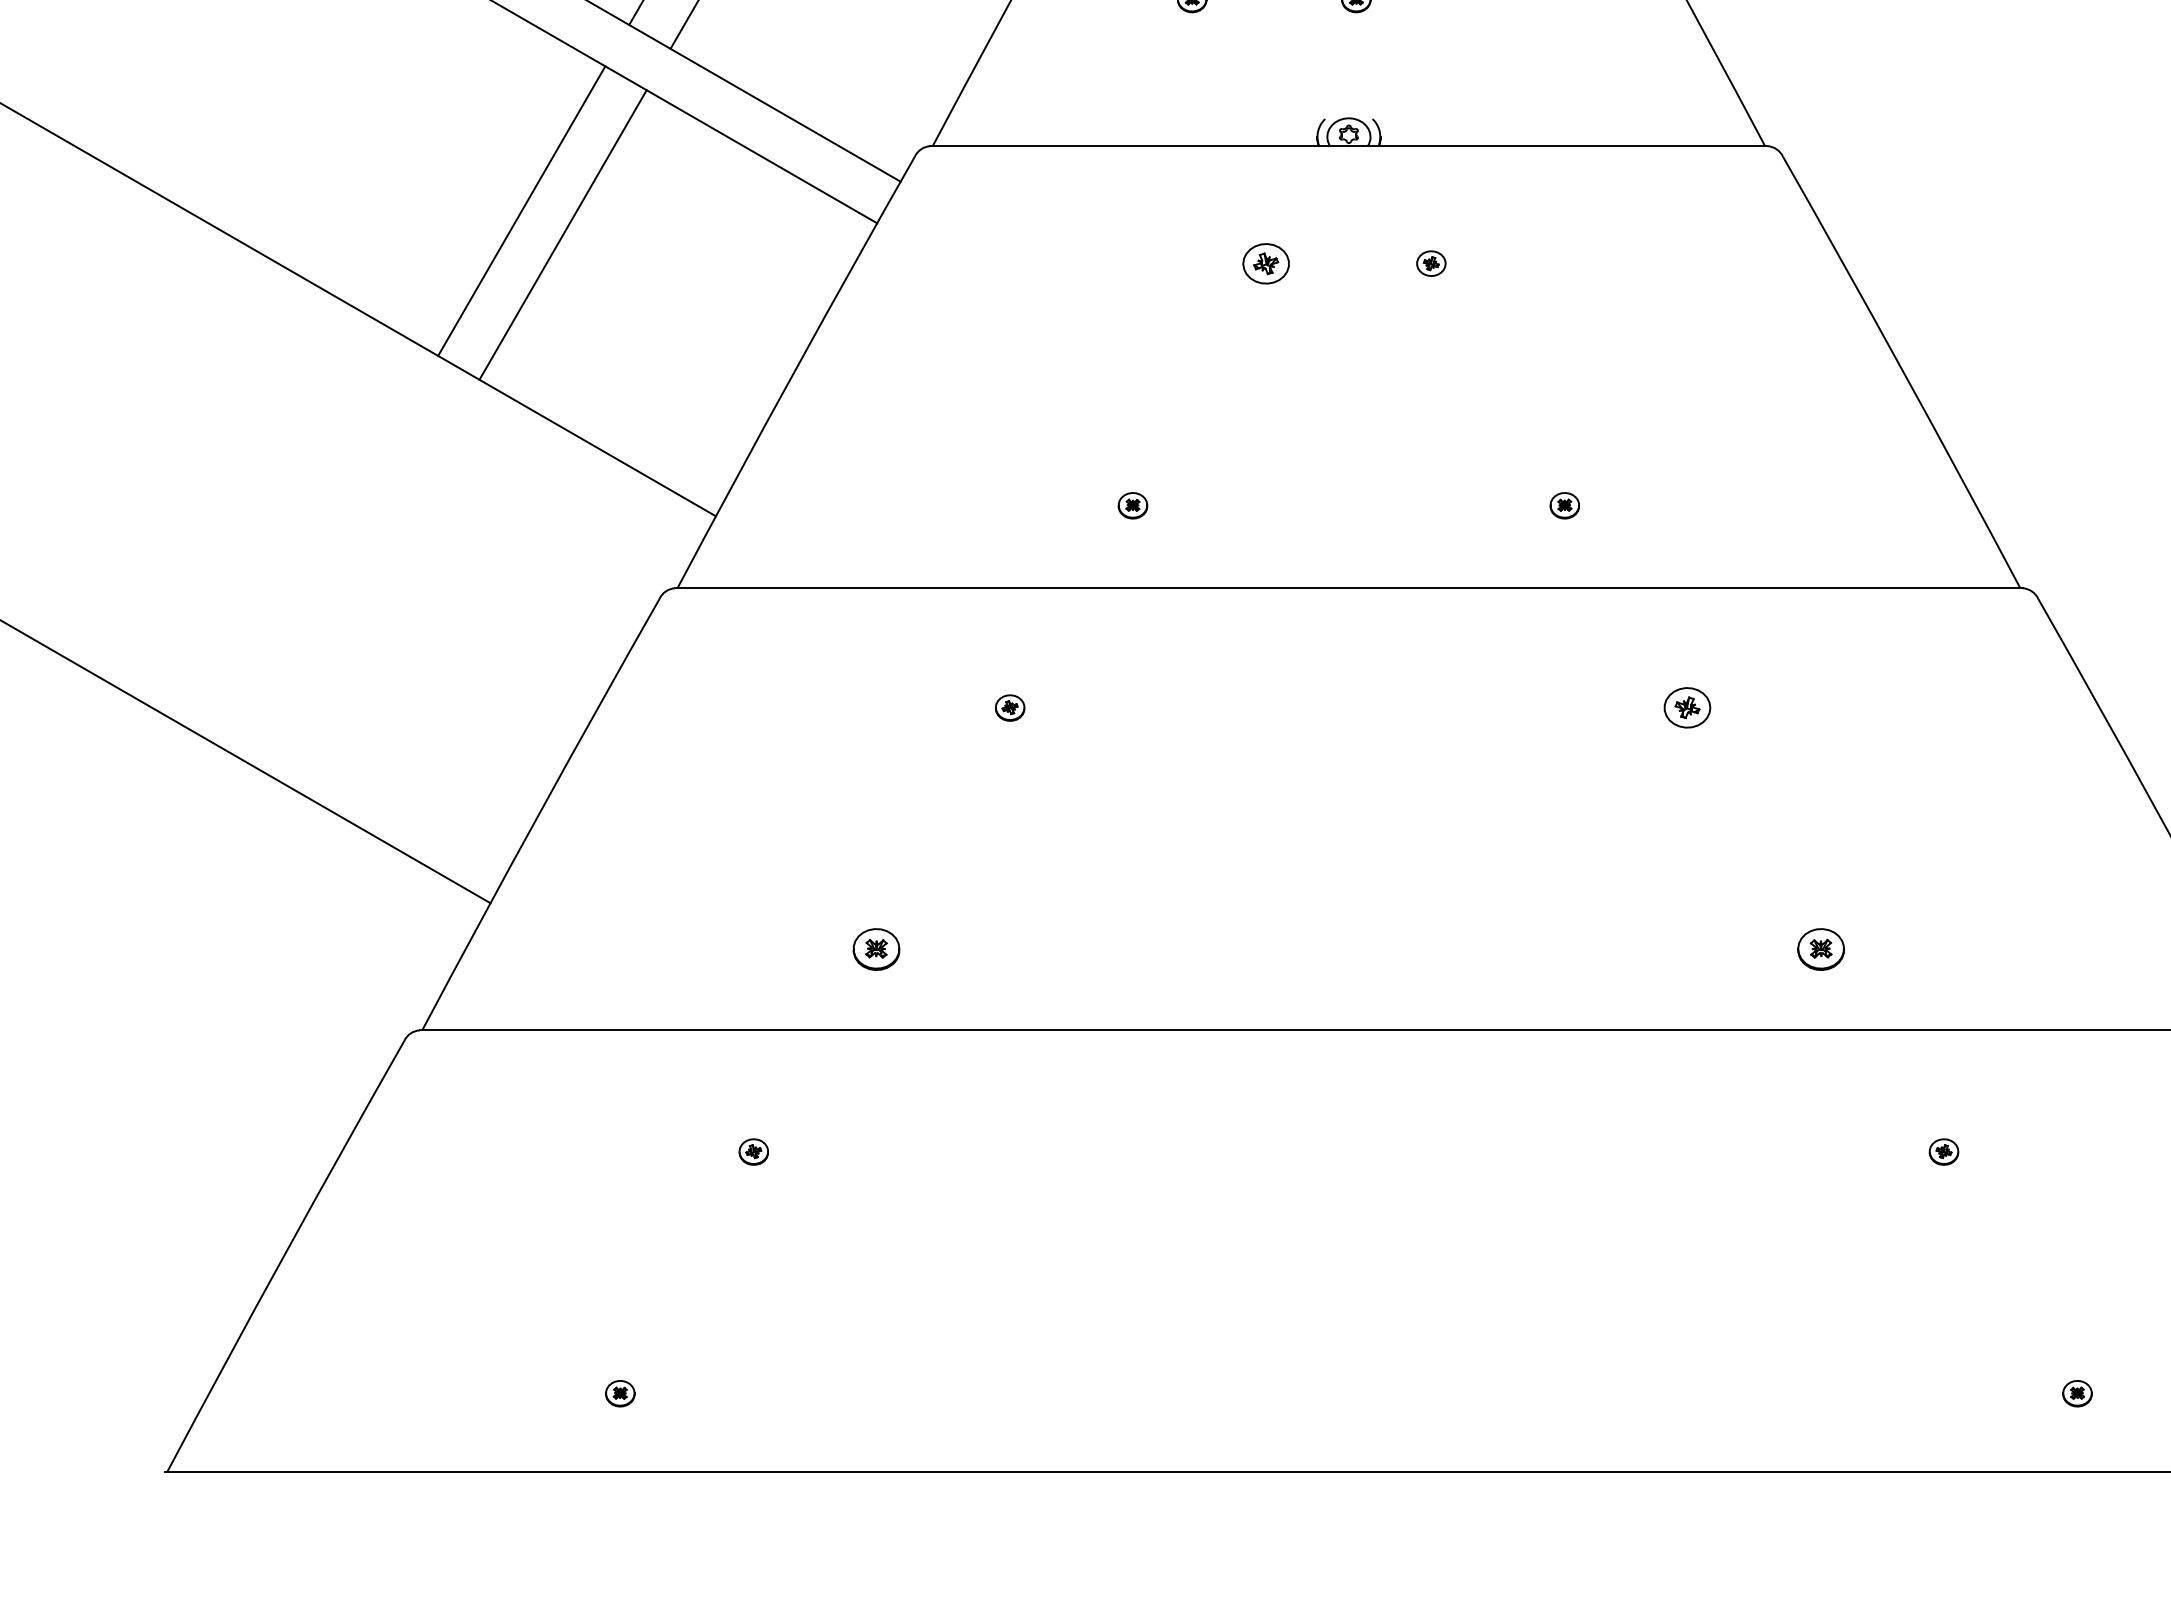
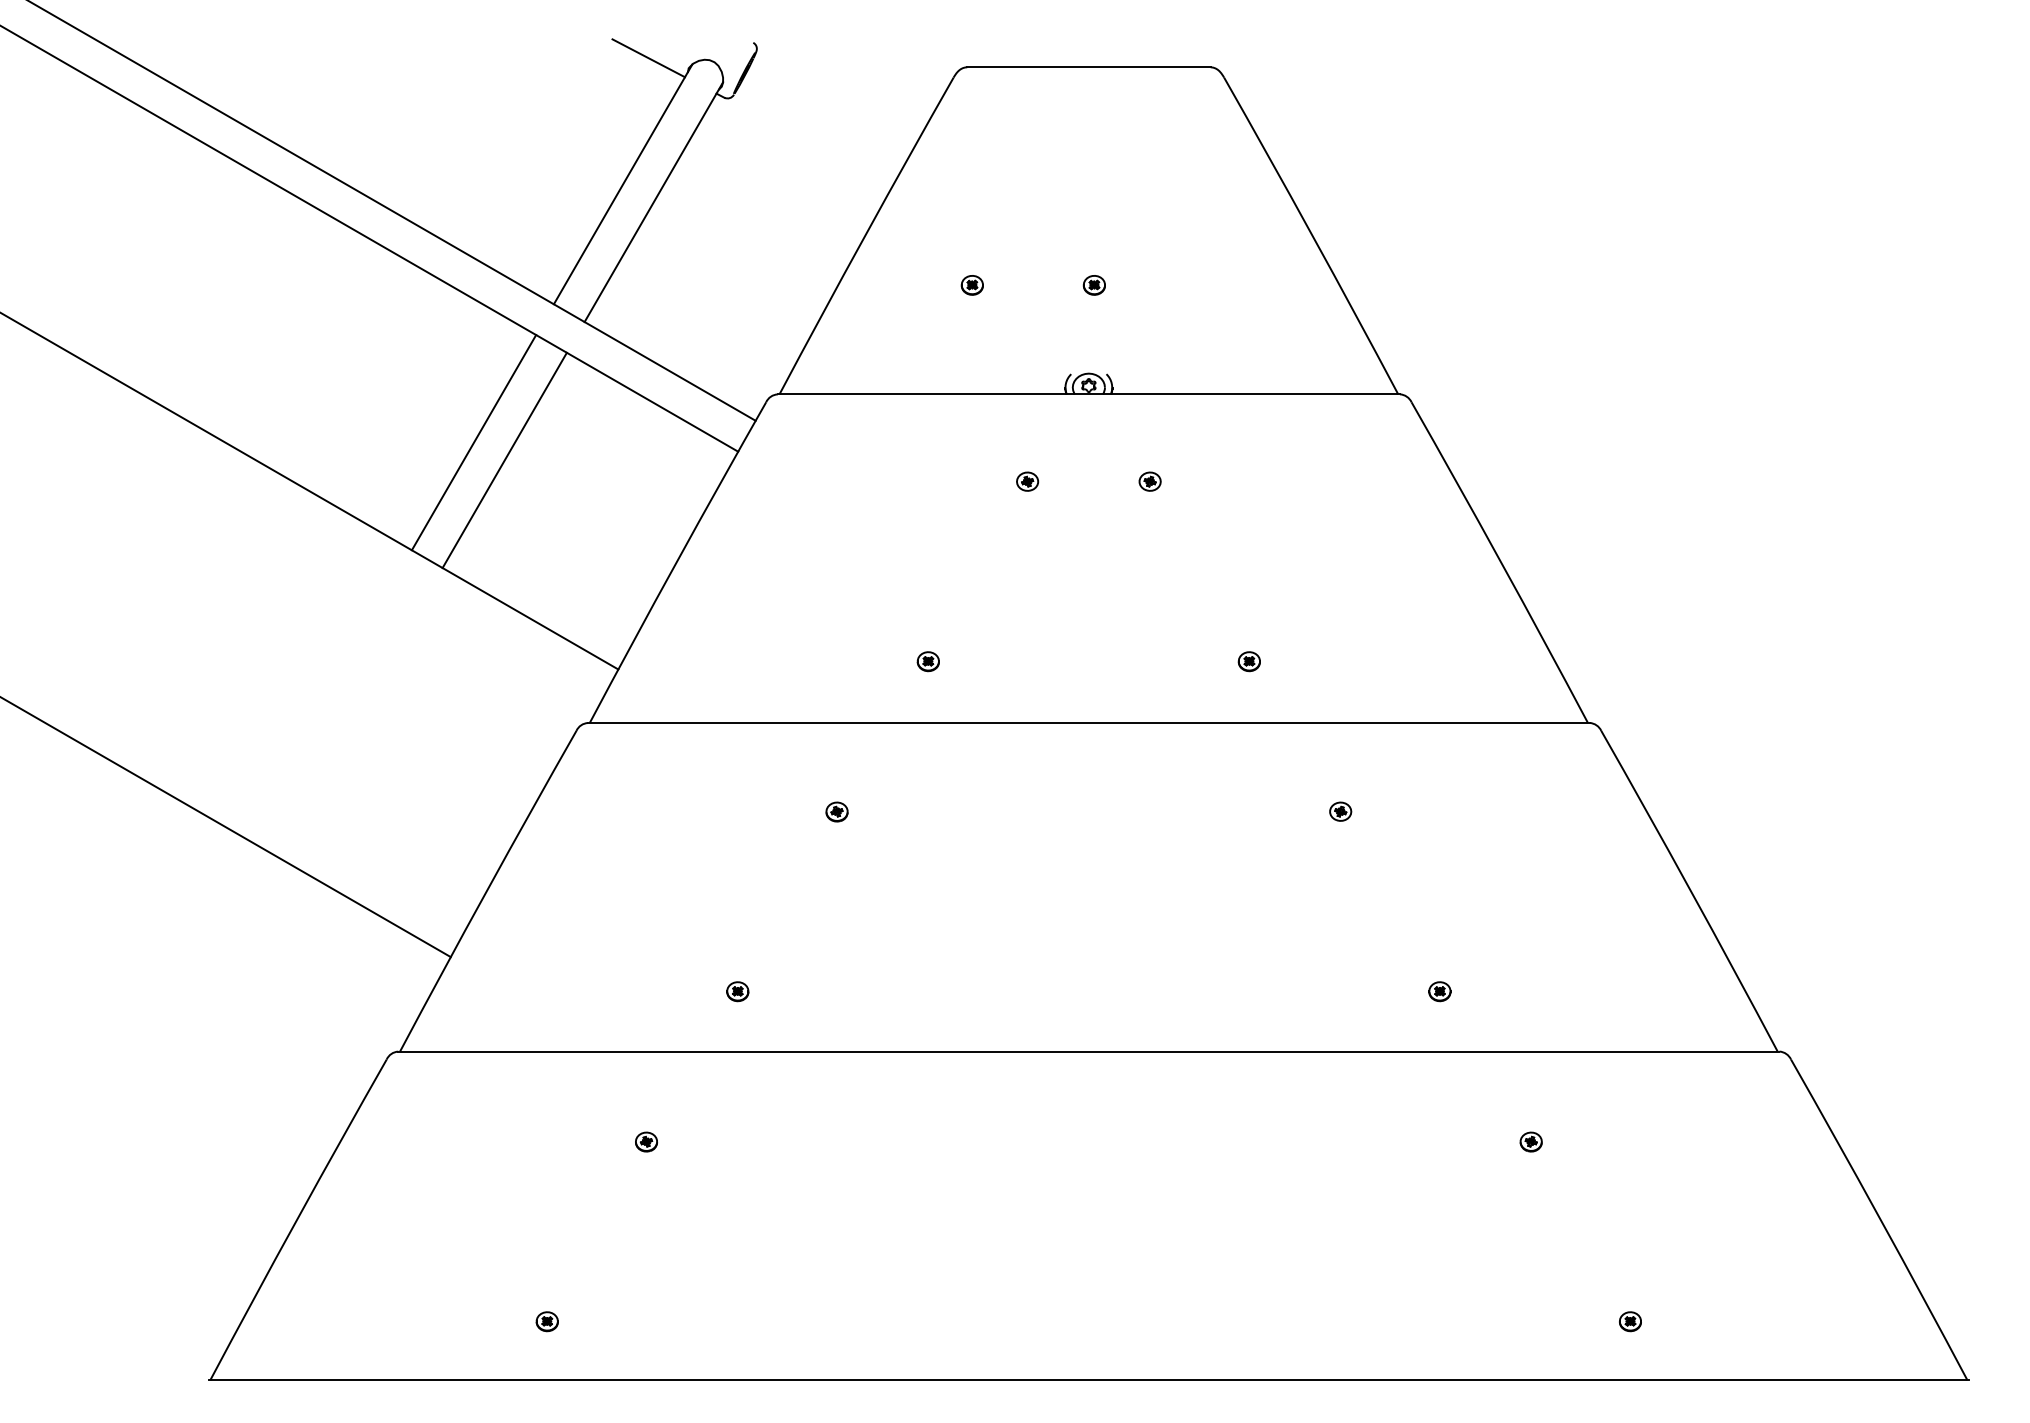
part: (1266, 263) -> (1027, 481), size x0.62
part: (1687, 707) -> (1340, 811), size x0.62
part: (876, 949) -> (737, 991), size x0.62
part: (1820, 949) -> (1439, 991), size x0.62

